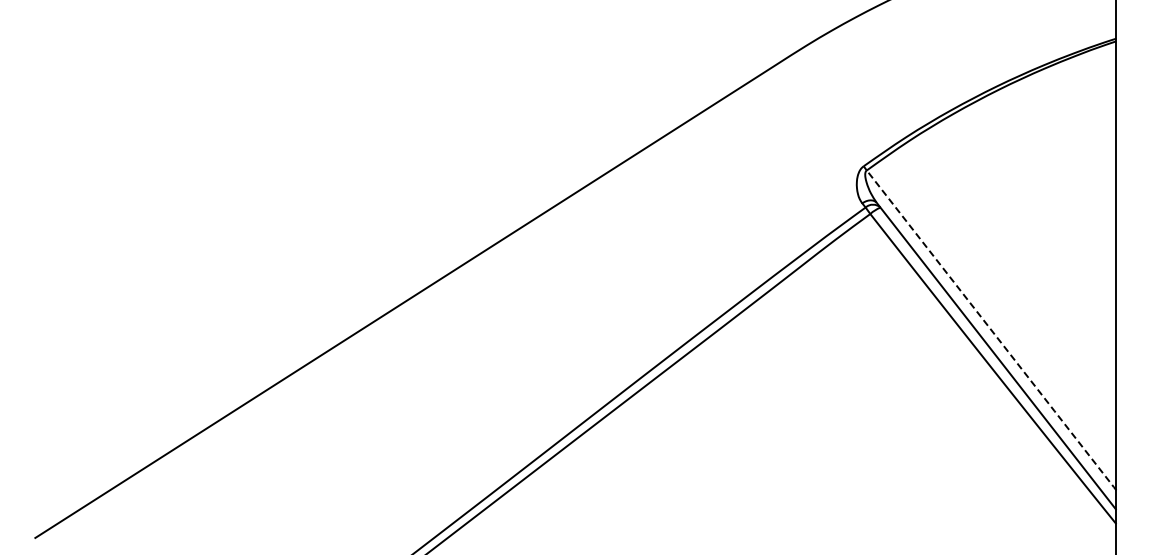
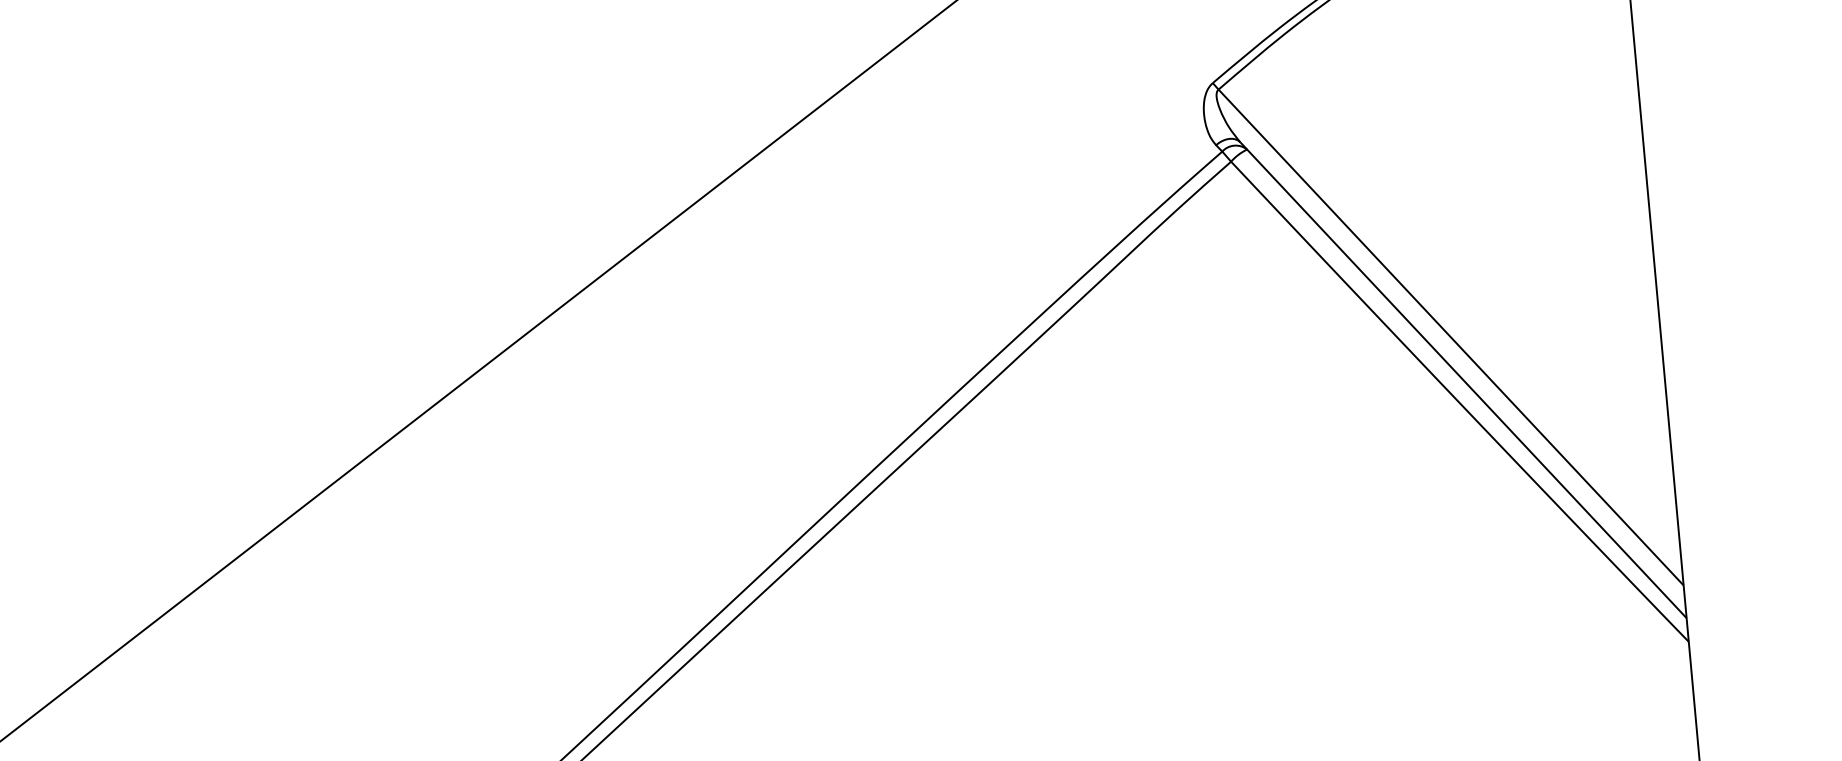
line: (992, 331) -> (1452, 339), dashed -> solid

